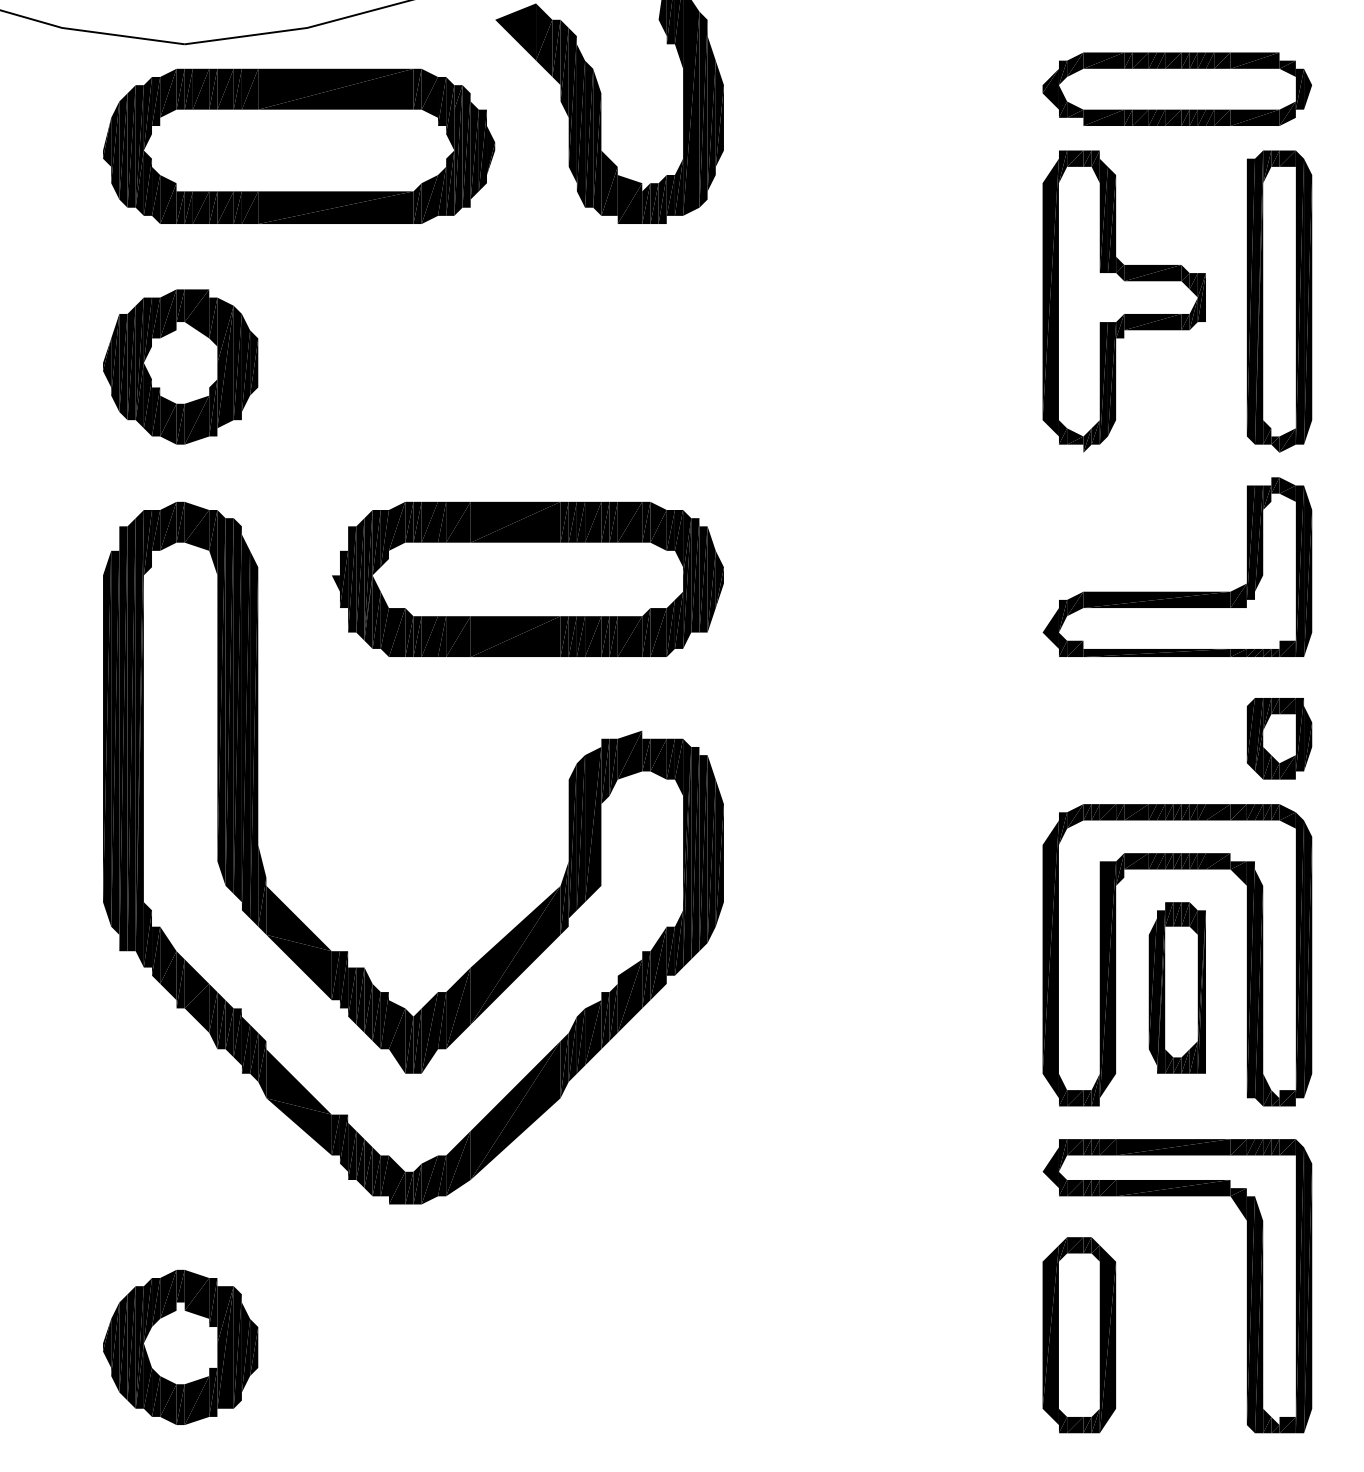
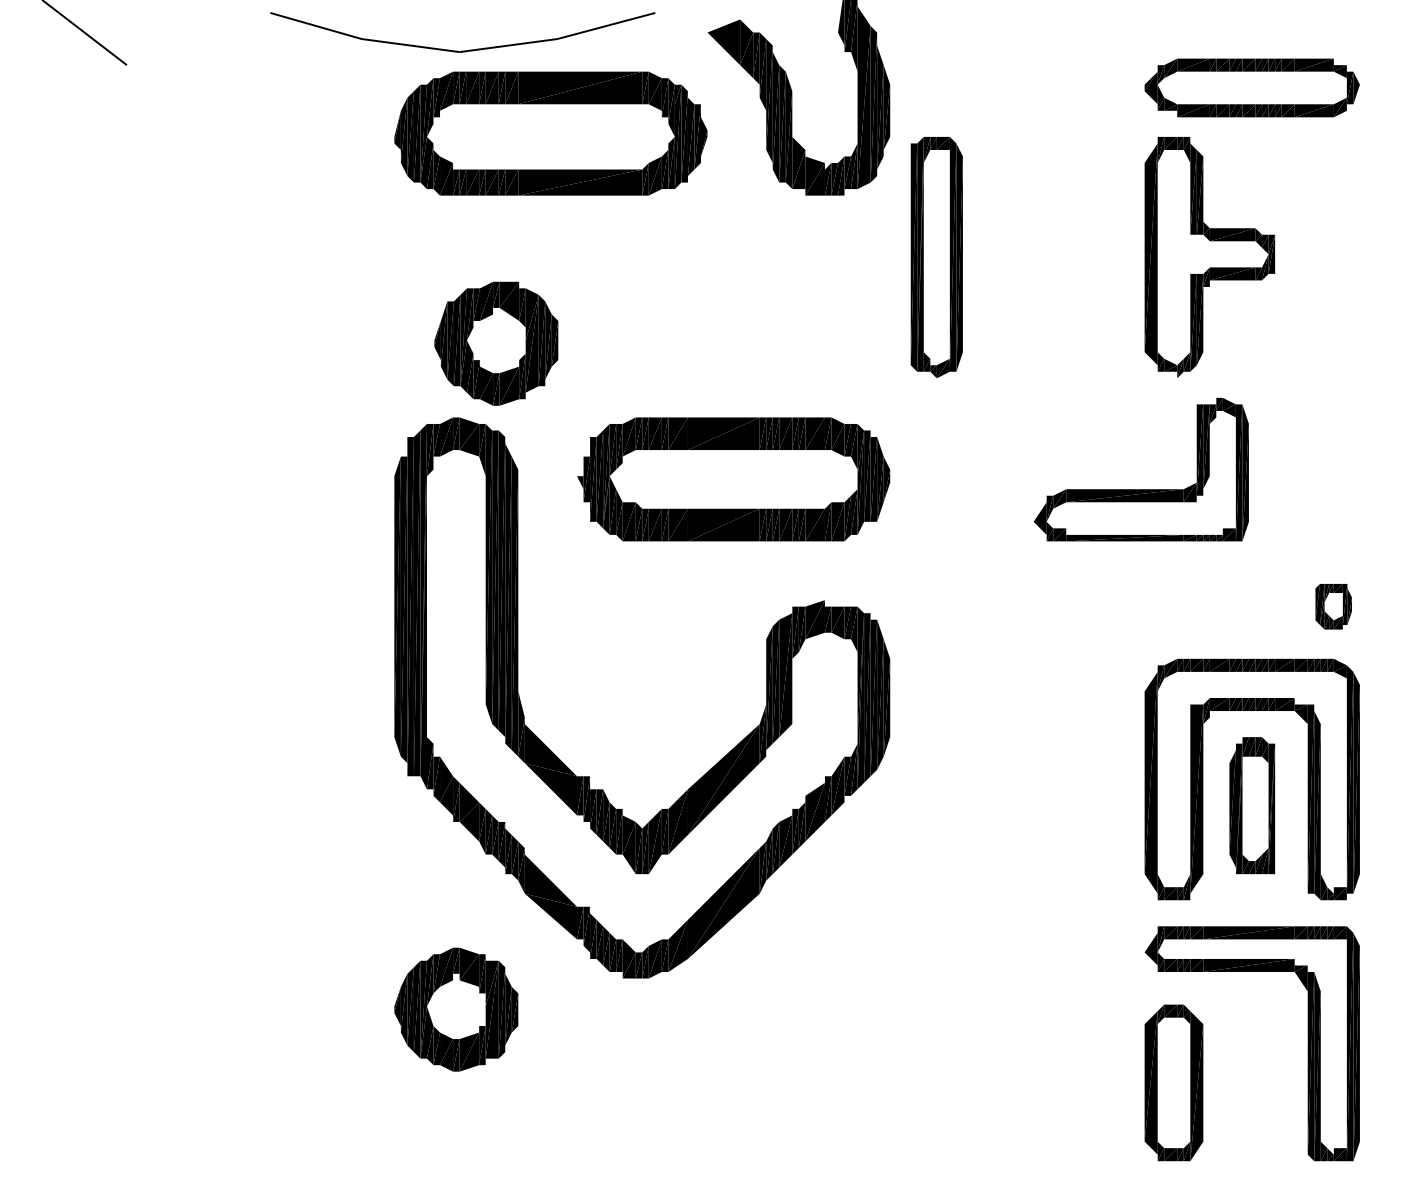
part: (1279, 301) -> (936, 257), moved
part: (180, 366) -> (496, 343), moved
part: (1176, 592) -> (1140, 489), moved
part: (1279, 738) -> (1333, 606), size x0.7
part: (180, 1347) -> (456, 1009), moved

